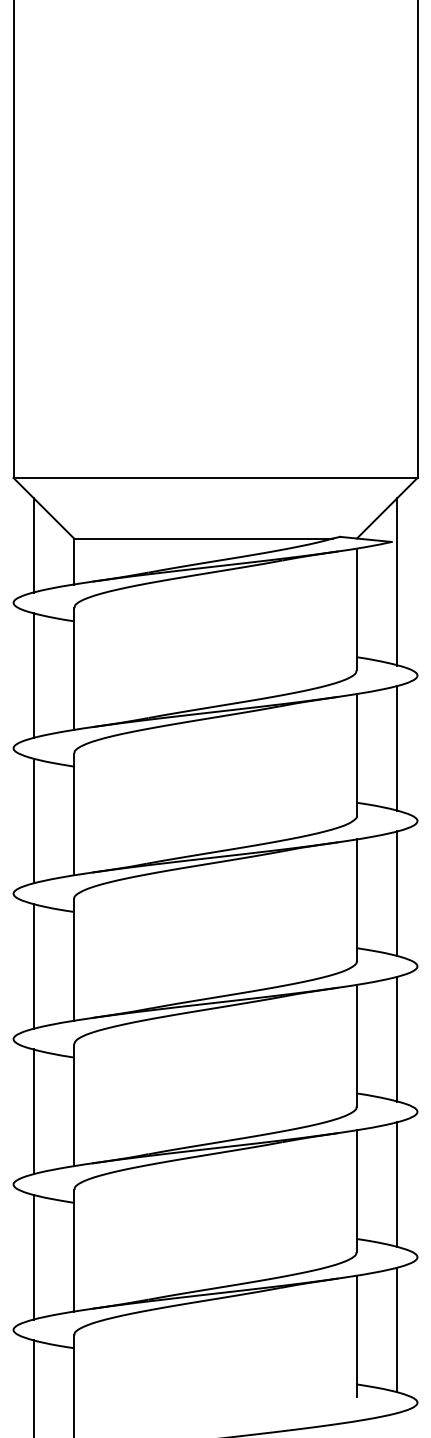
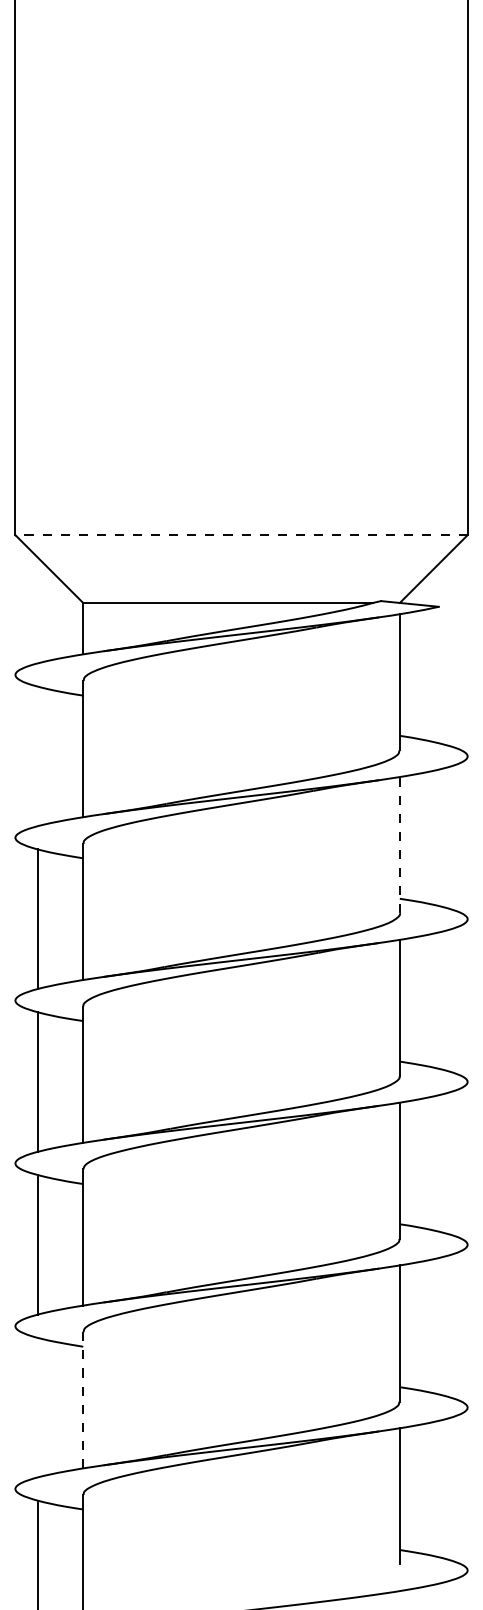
line: (215, 478) -> (241, 535), solid -> dashed
line: (33, 545) -> (37, 610), removed
line: (397, 581) -> (445, 651), removed
line: (33, 675) -> (37, 756), removed
line: (397, 747) -> (445, 836), removed
line: (356, 754) -> (399, 844), solid -> dashed
line: (397, 893) -> (445, 1000), removed
line: (397, 1038) -> (445, 1162), removed
line: (397, 1184) -> (445, 1326), removed
line: (74, 1250) -> (83, 1400), solid -> dashed
line: (33, 1256) -> (37, 1406), removed
line: (397, 1329) -> (445, 1488), removed

